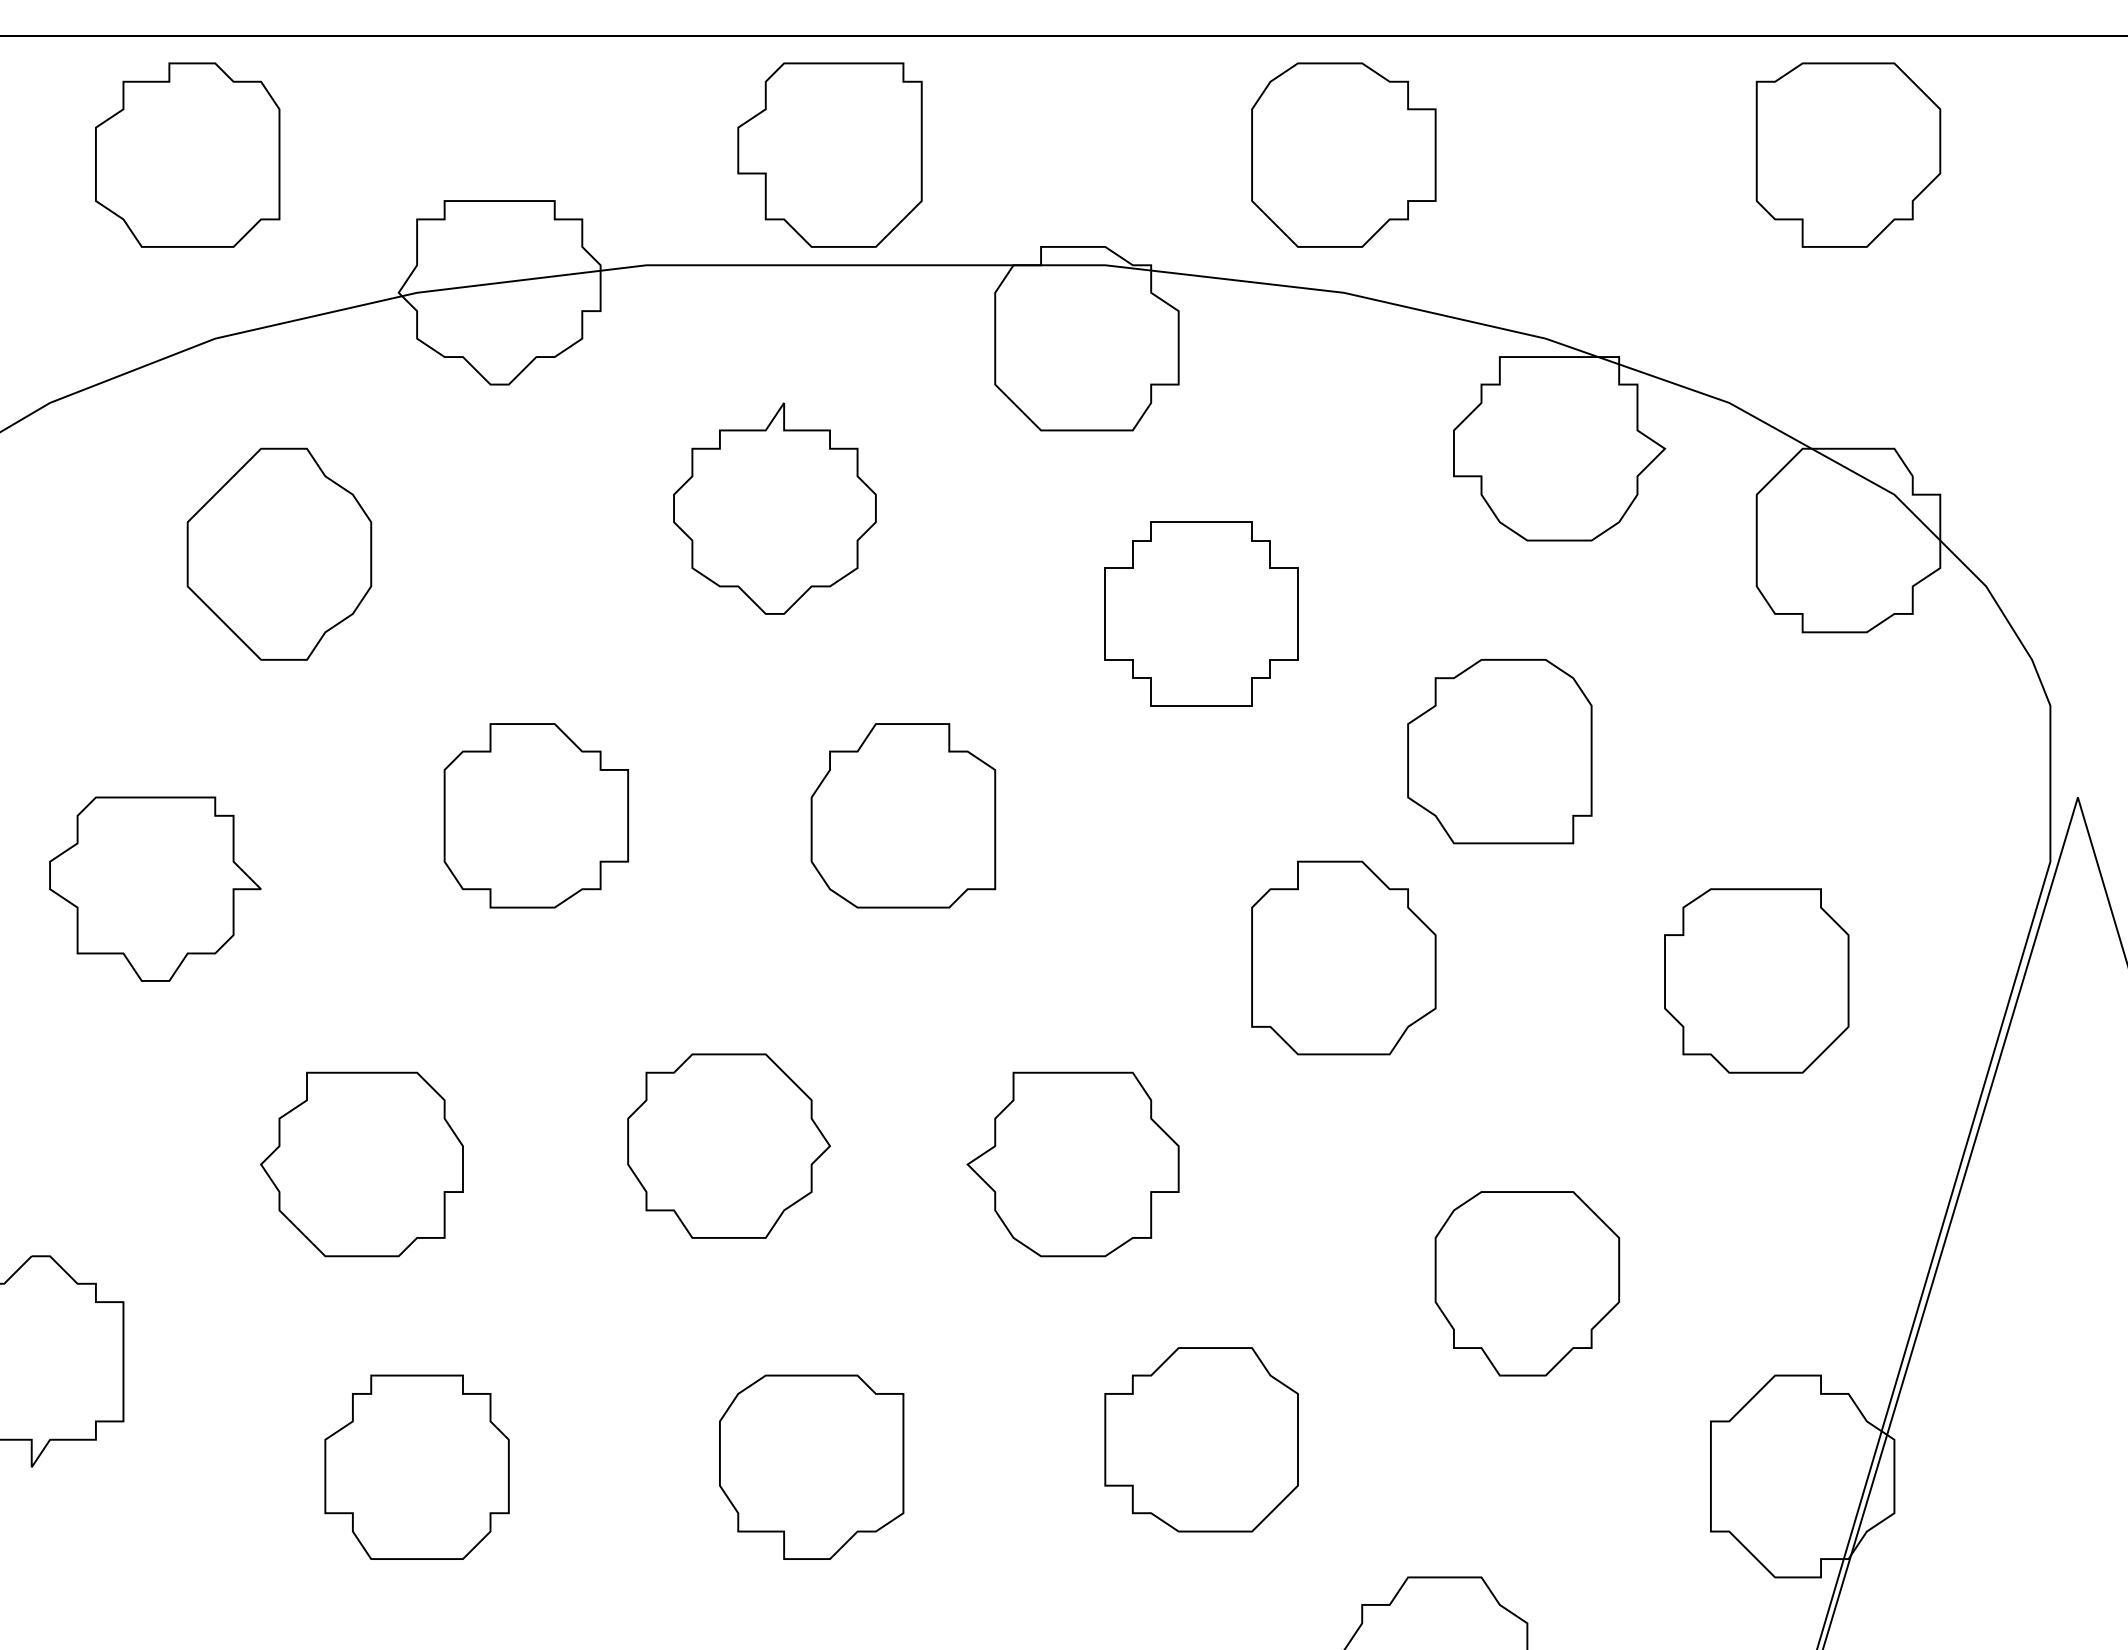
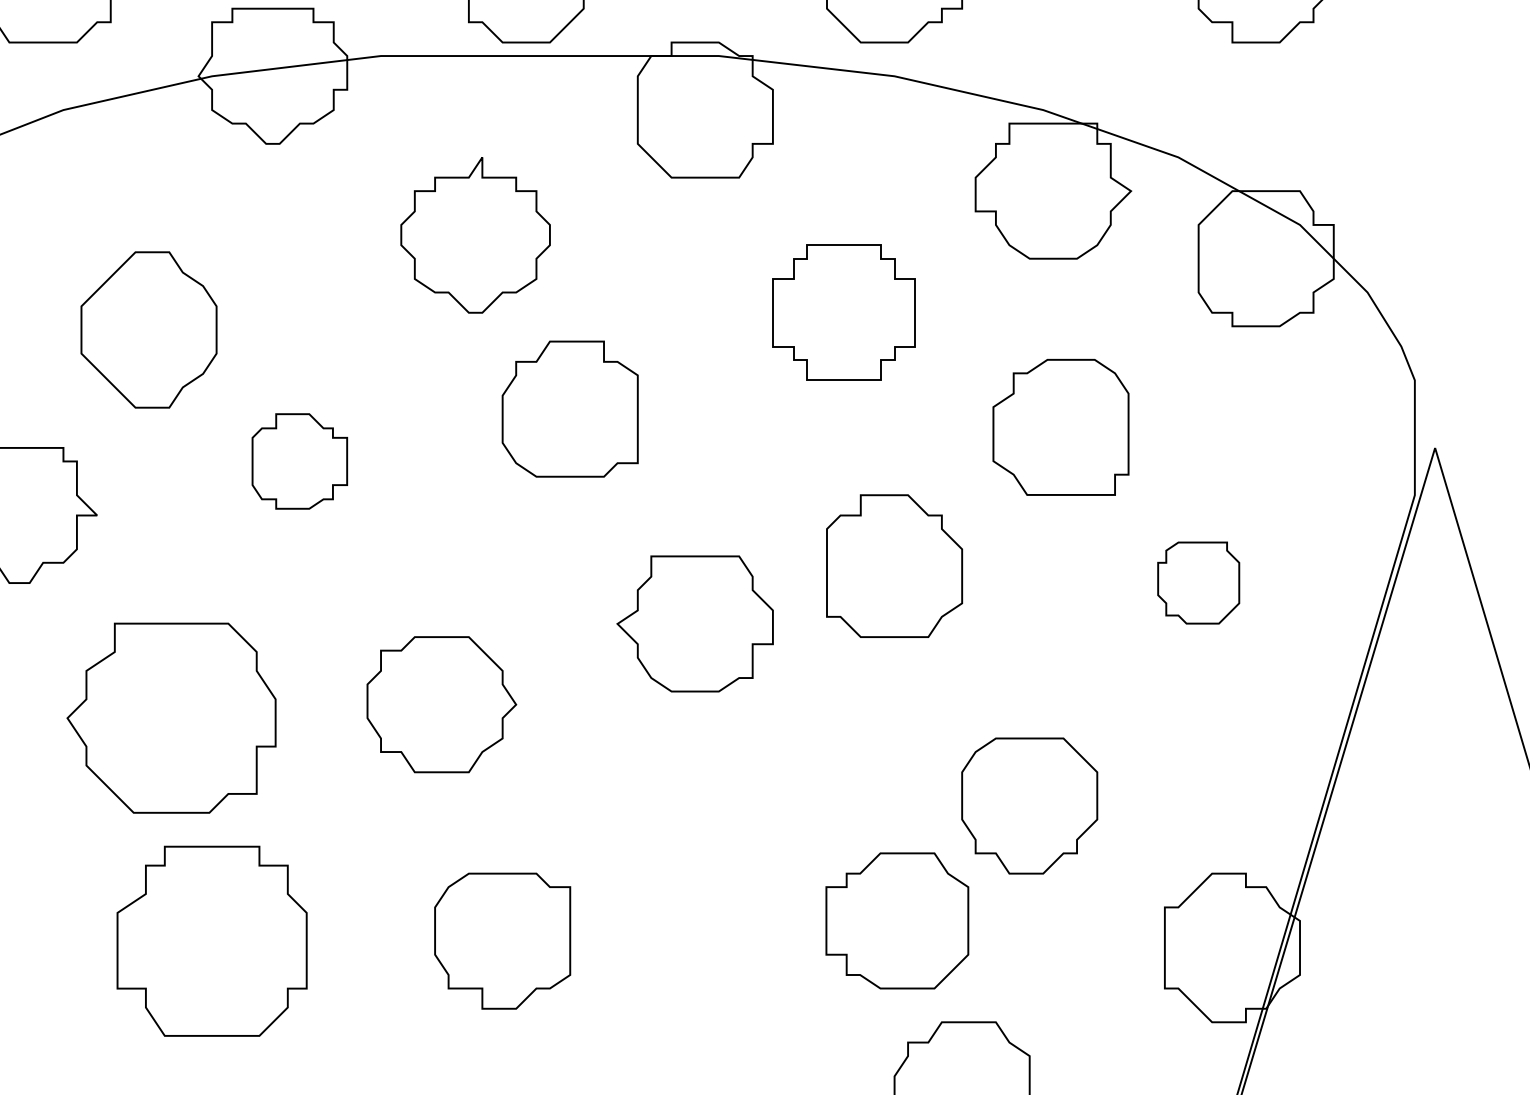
part: (279, 553) -> (149, 329), moved
part: (1201, 613) -> (844, 312), moved
part: (1499, 751) -> (1060, 427), moved
part: (535, 815) -> (299, 461), size x0.7
part: (903, 815) -> (570, 408), moved
part: (1756, 980) -> (1198, 582), size x0.6
part: (361, 1164) -> (171, 718), size x1.4
part: (1072, 1164) -> (694, 623), moved
part: (1201, 1439) -> (897, 920), moved
part: (416, 1466) -> (211, 940), size x1.4

